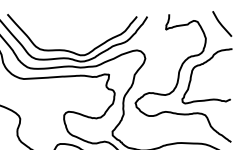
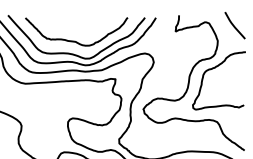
curve: (70, 38) -> (74, 40), added

